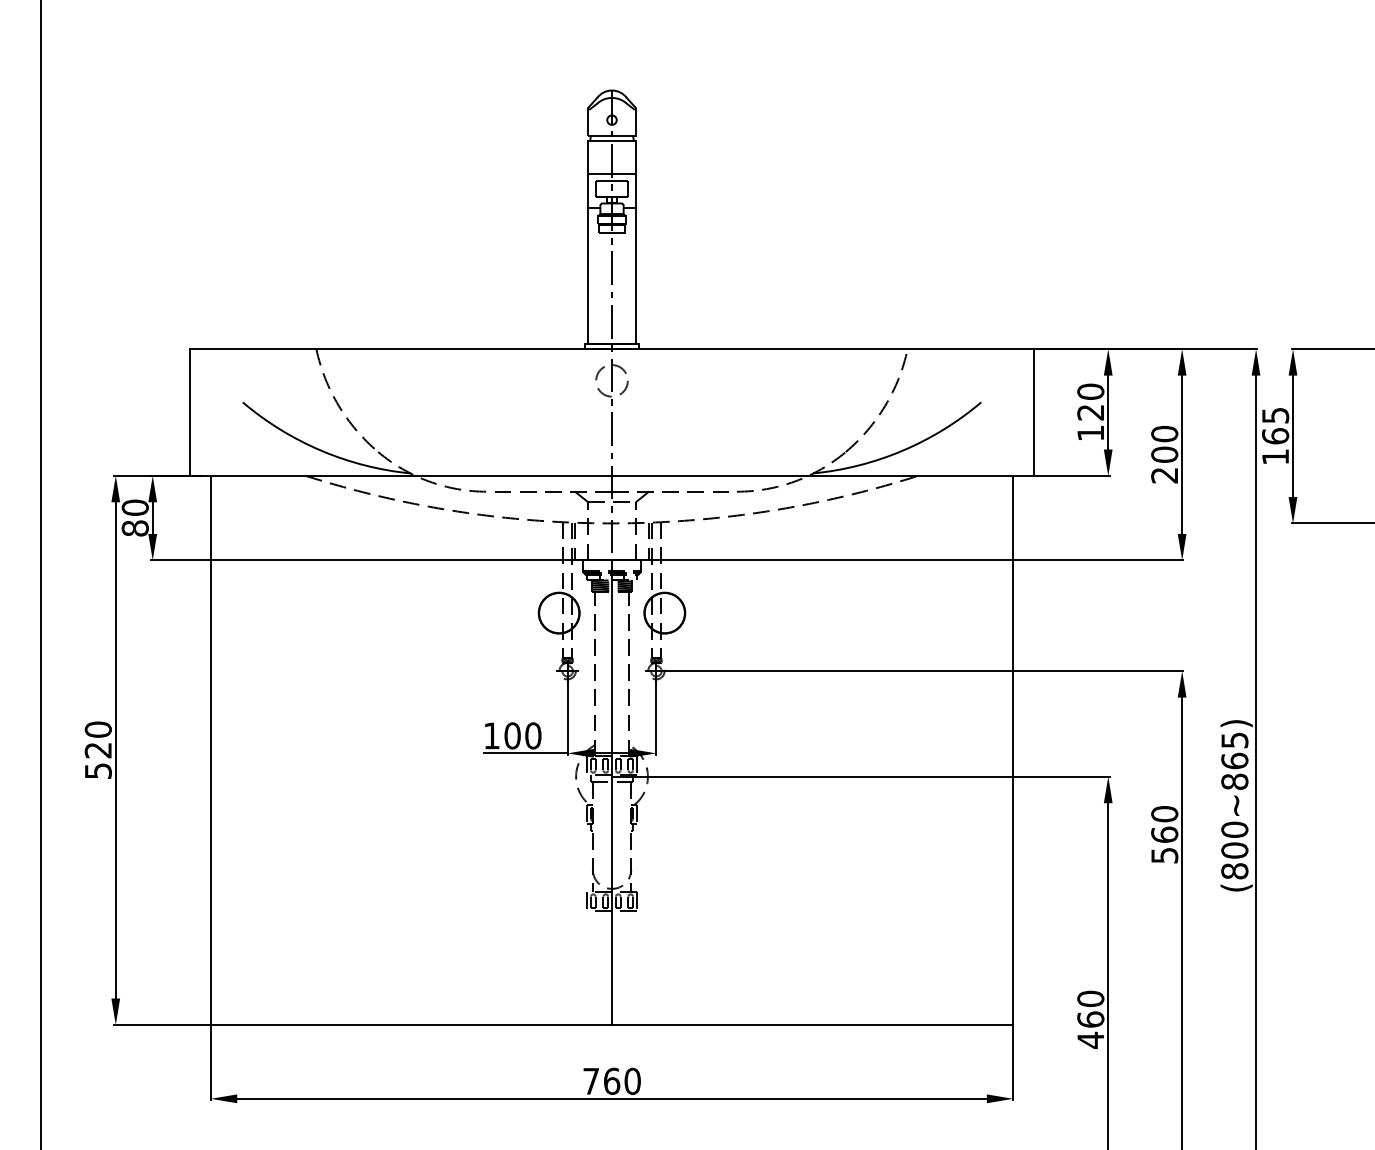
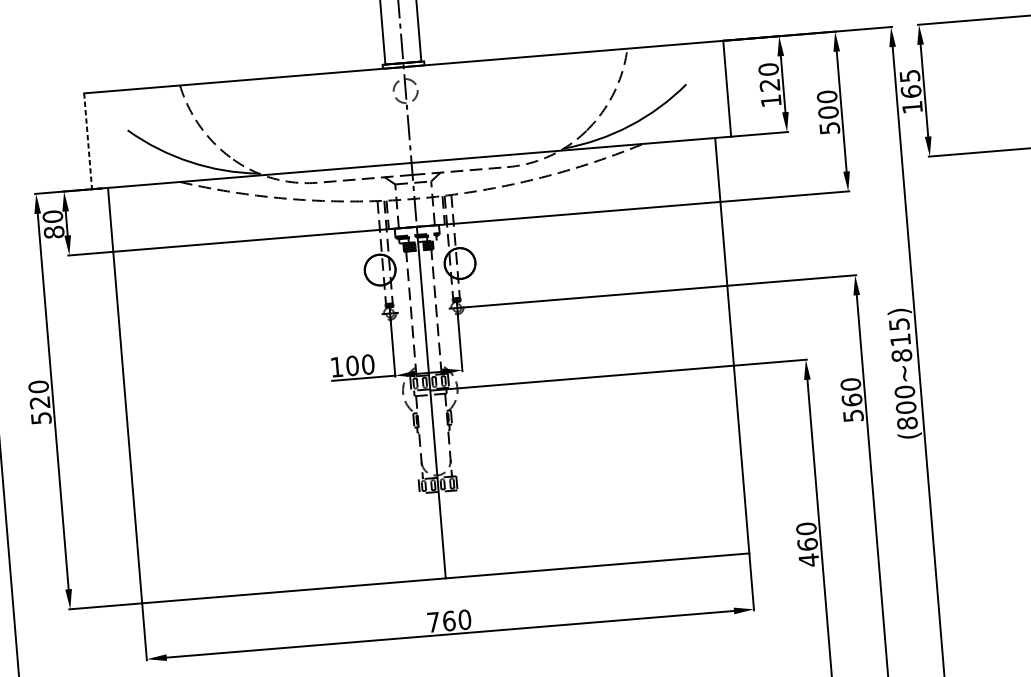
line: (189, 413) -> (88, 142), solid -> dashed
text: (1164, 475) -> (829, 128), 200 -> 500
text: (1234, 760) -> (900, 339), (800~865) -> (800~815)

